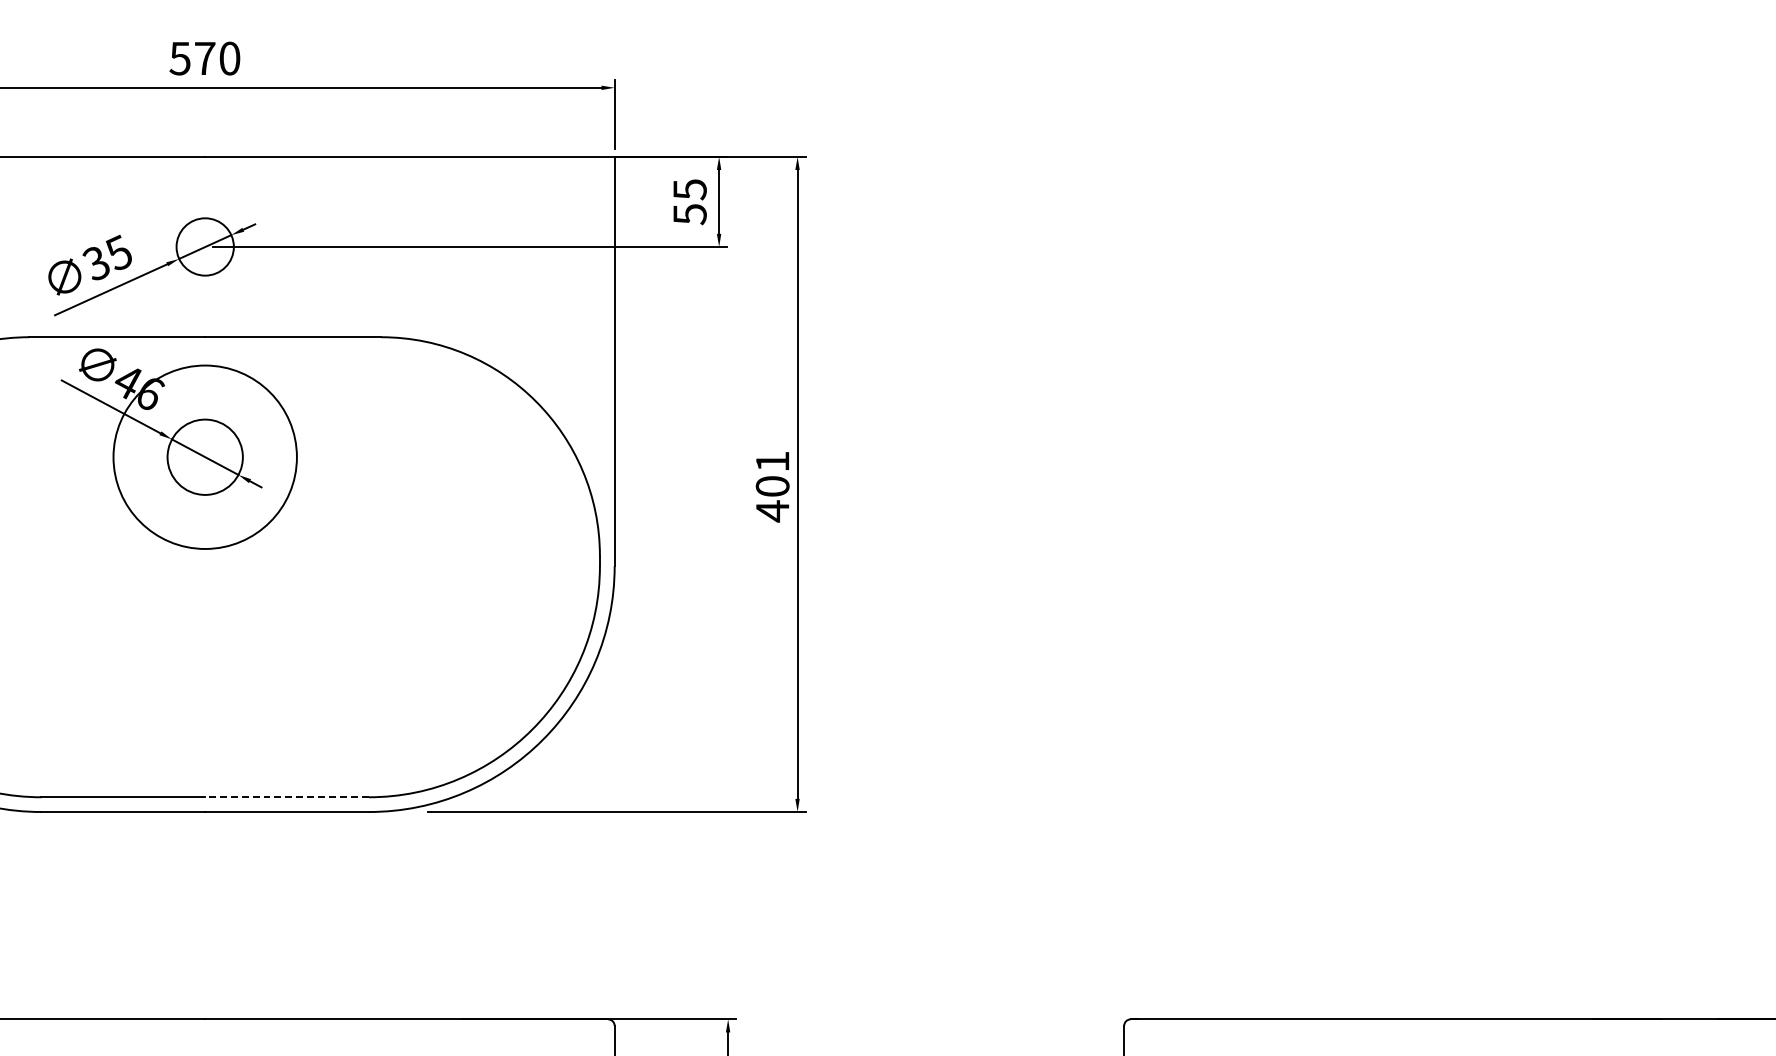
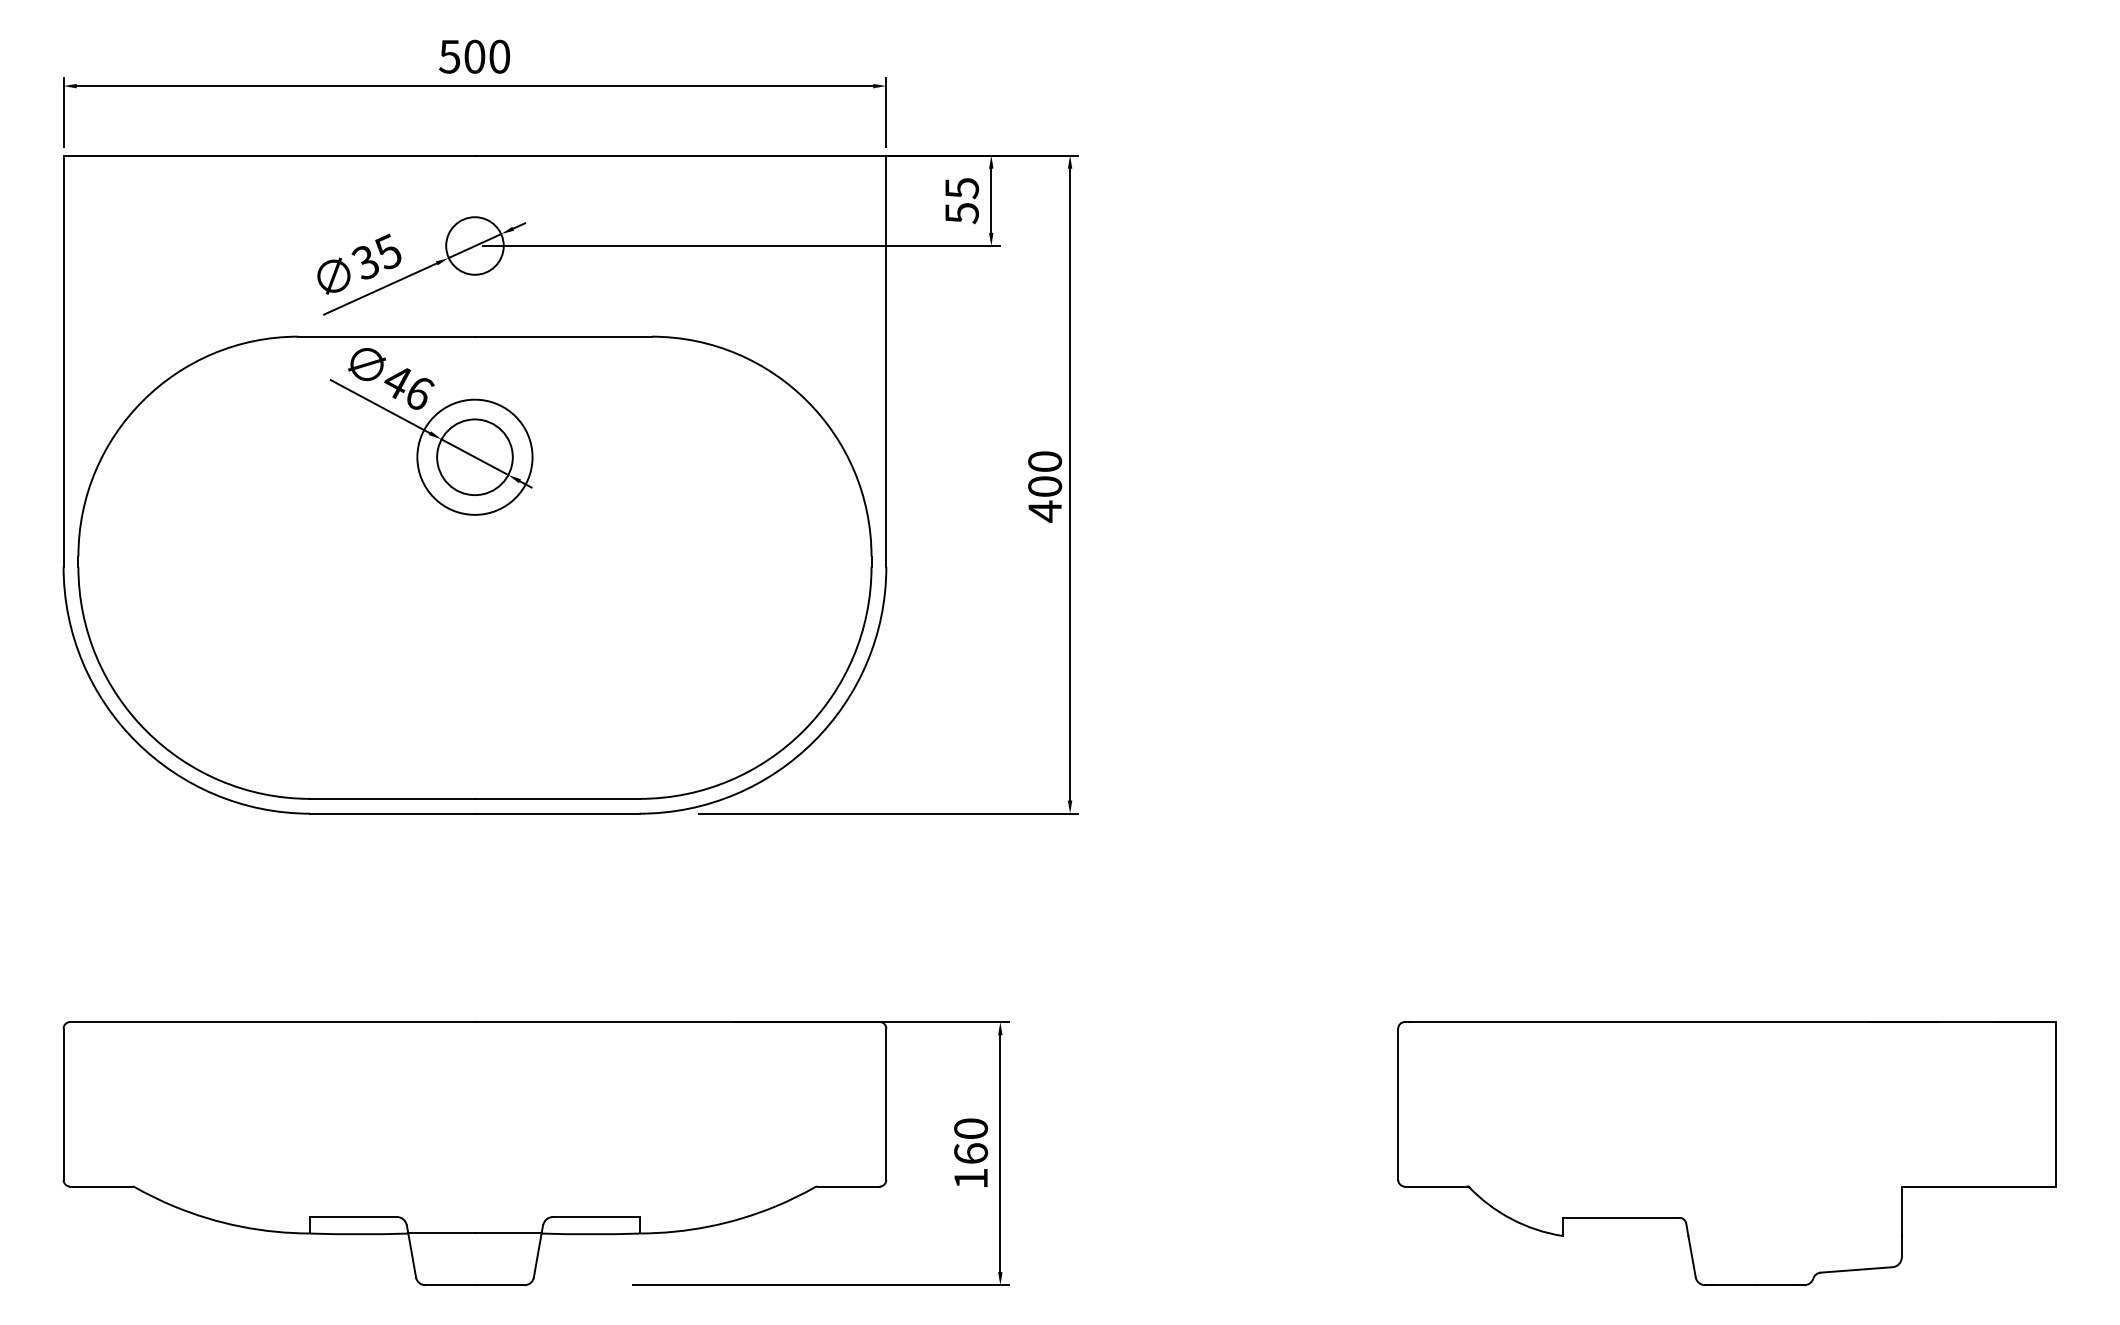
text: (204, 58) -> (474, 56), 570 -> 500
circle: (204, 456) -> (474, 456), size x0.62
text: (773, 461) -> (1045, 461), 401 -> 400
line: (286, 796) -> (556, 798), dashed -> solid

